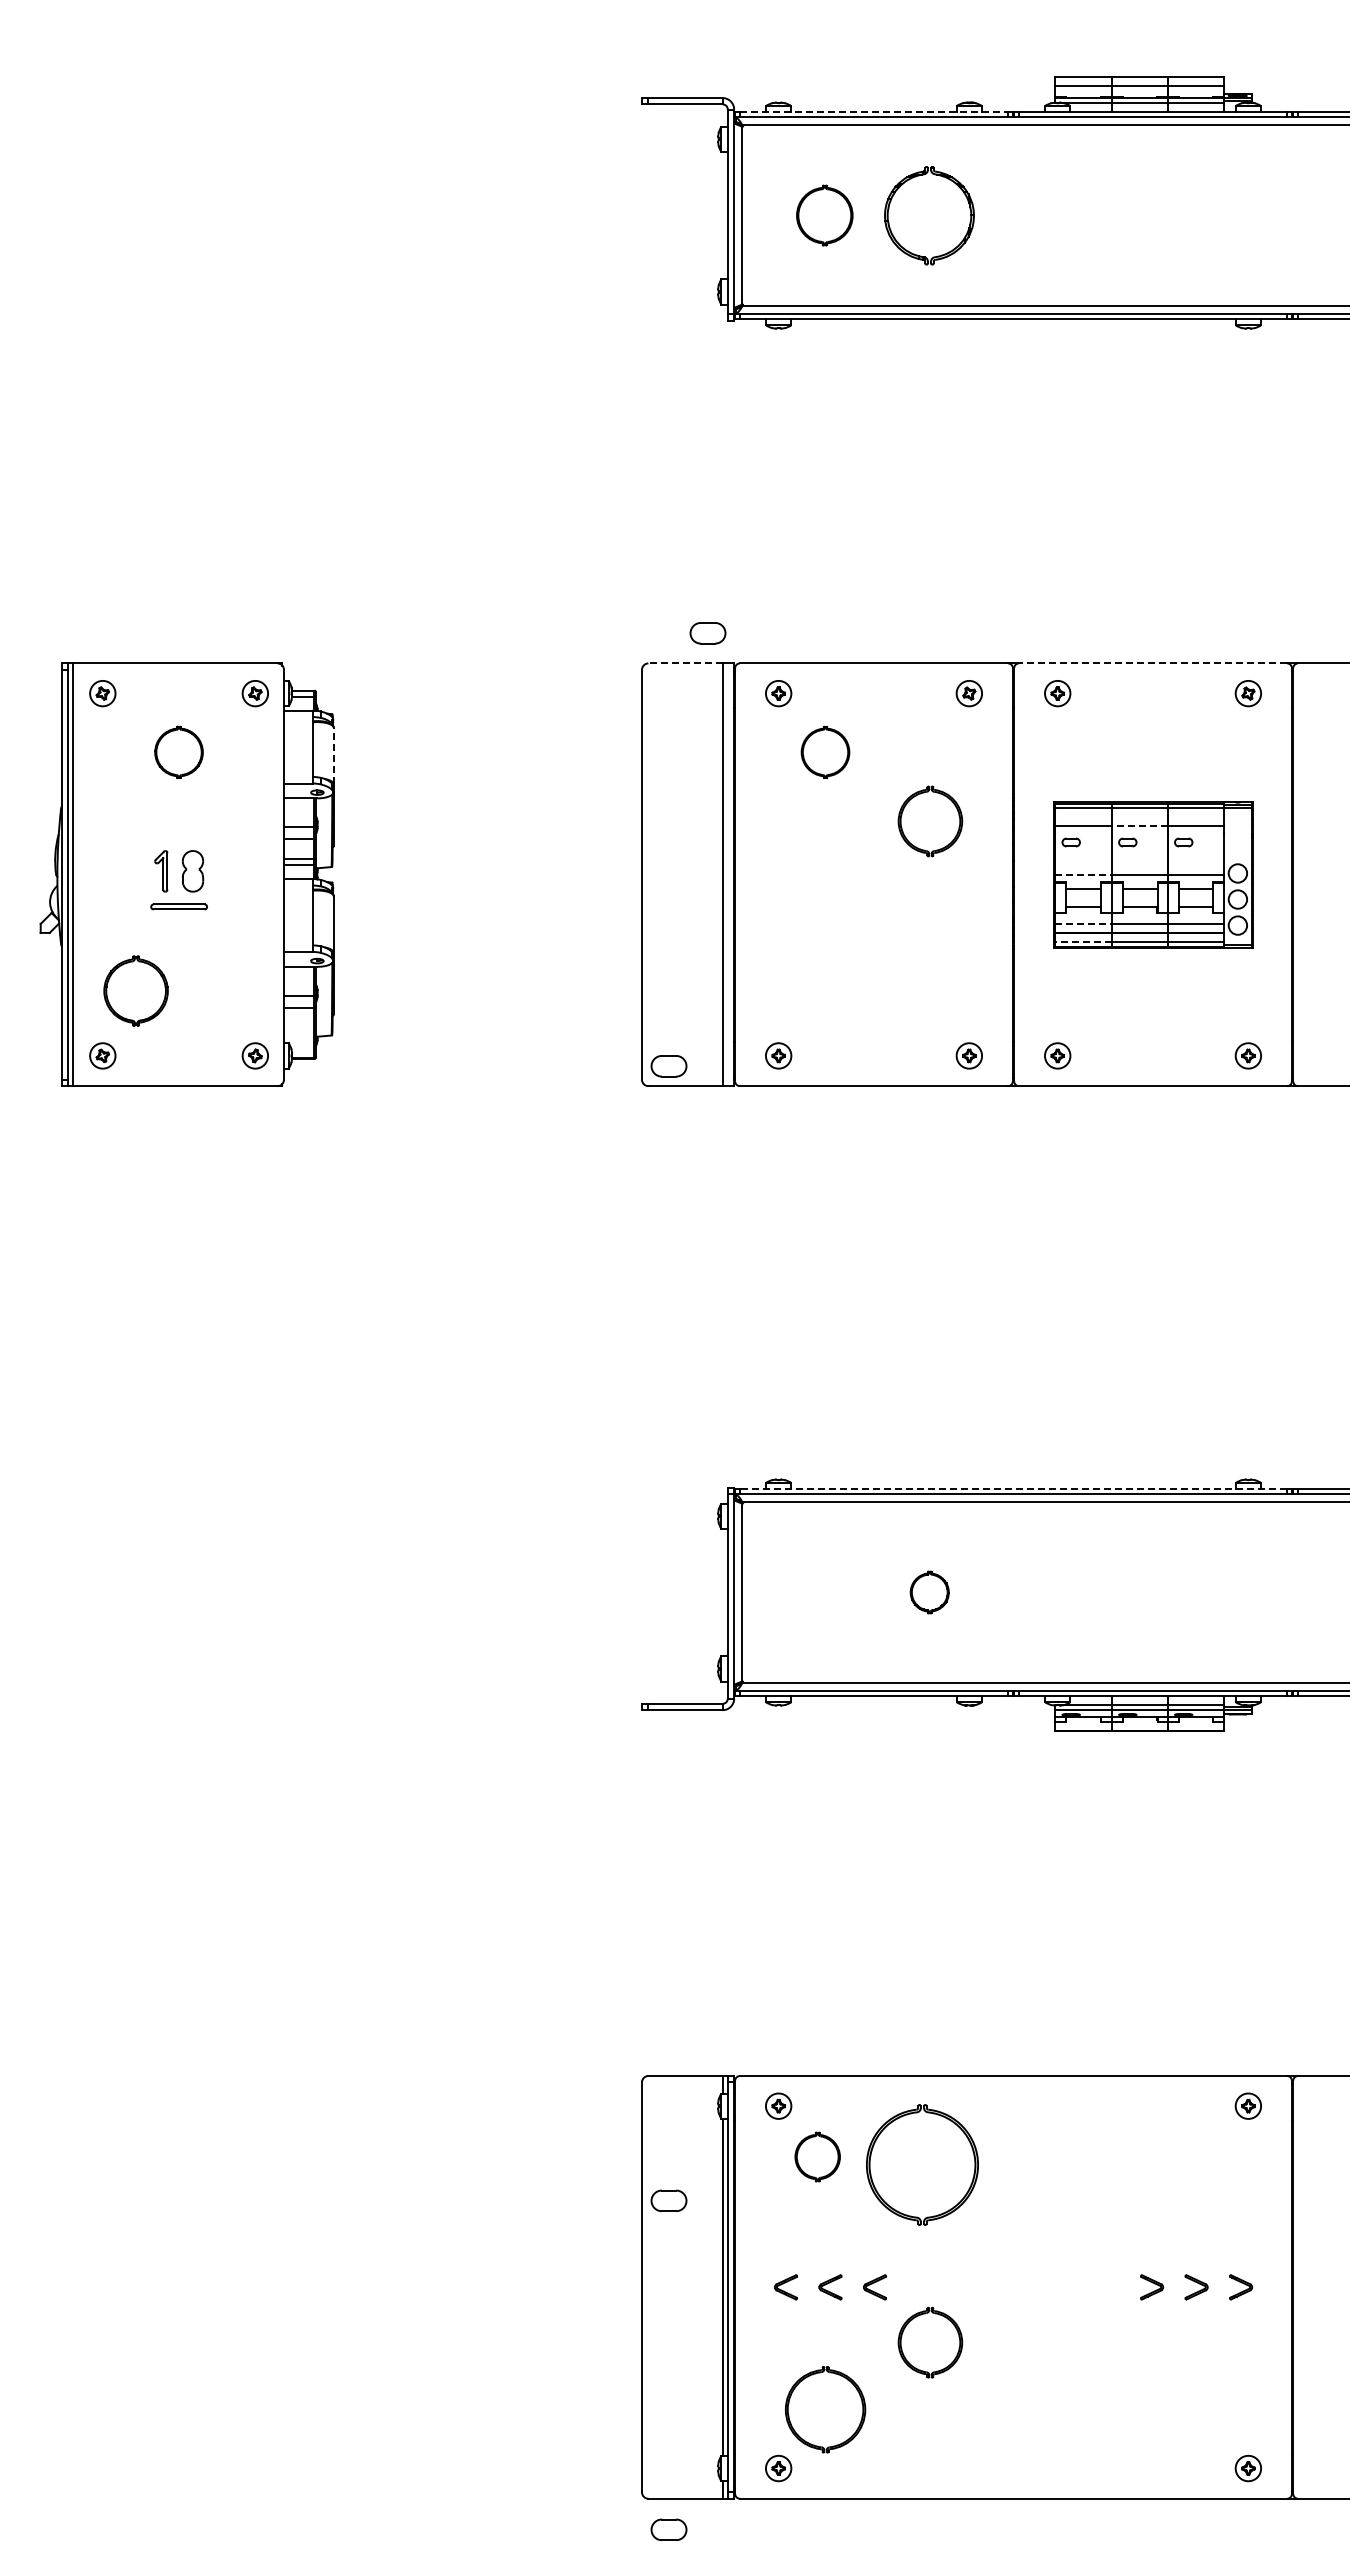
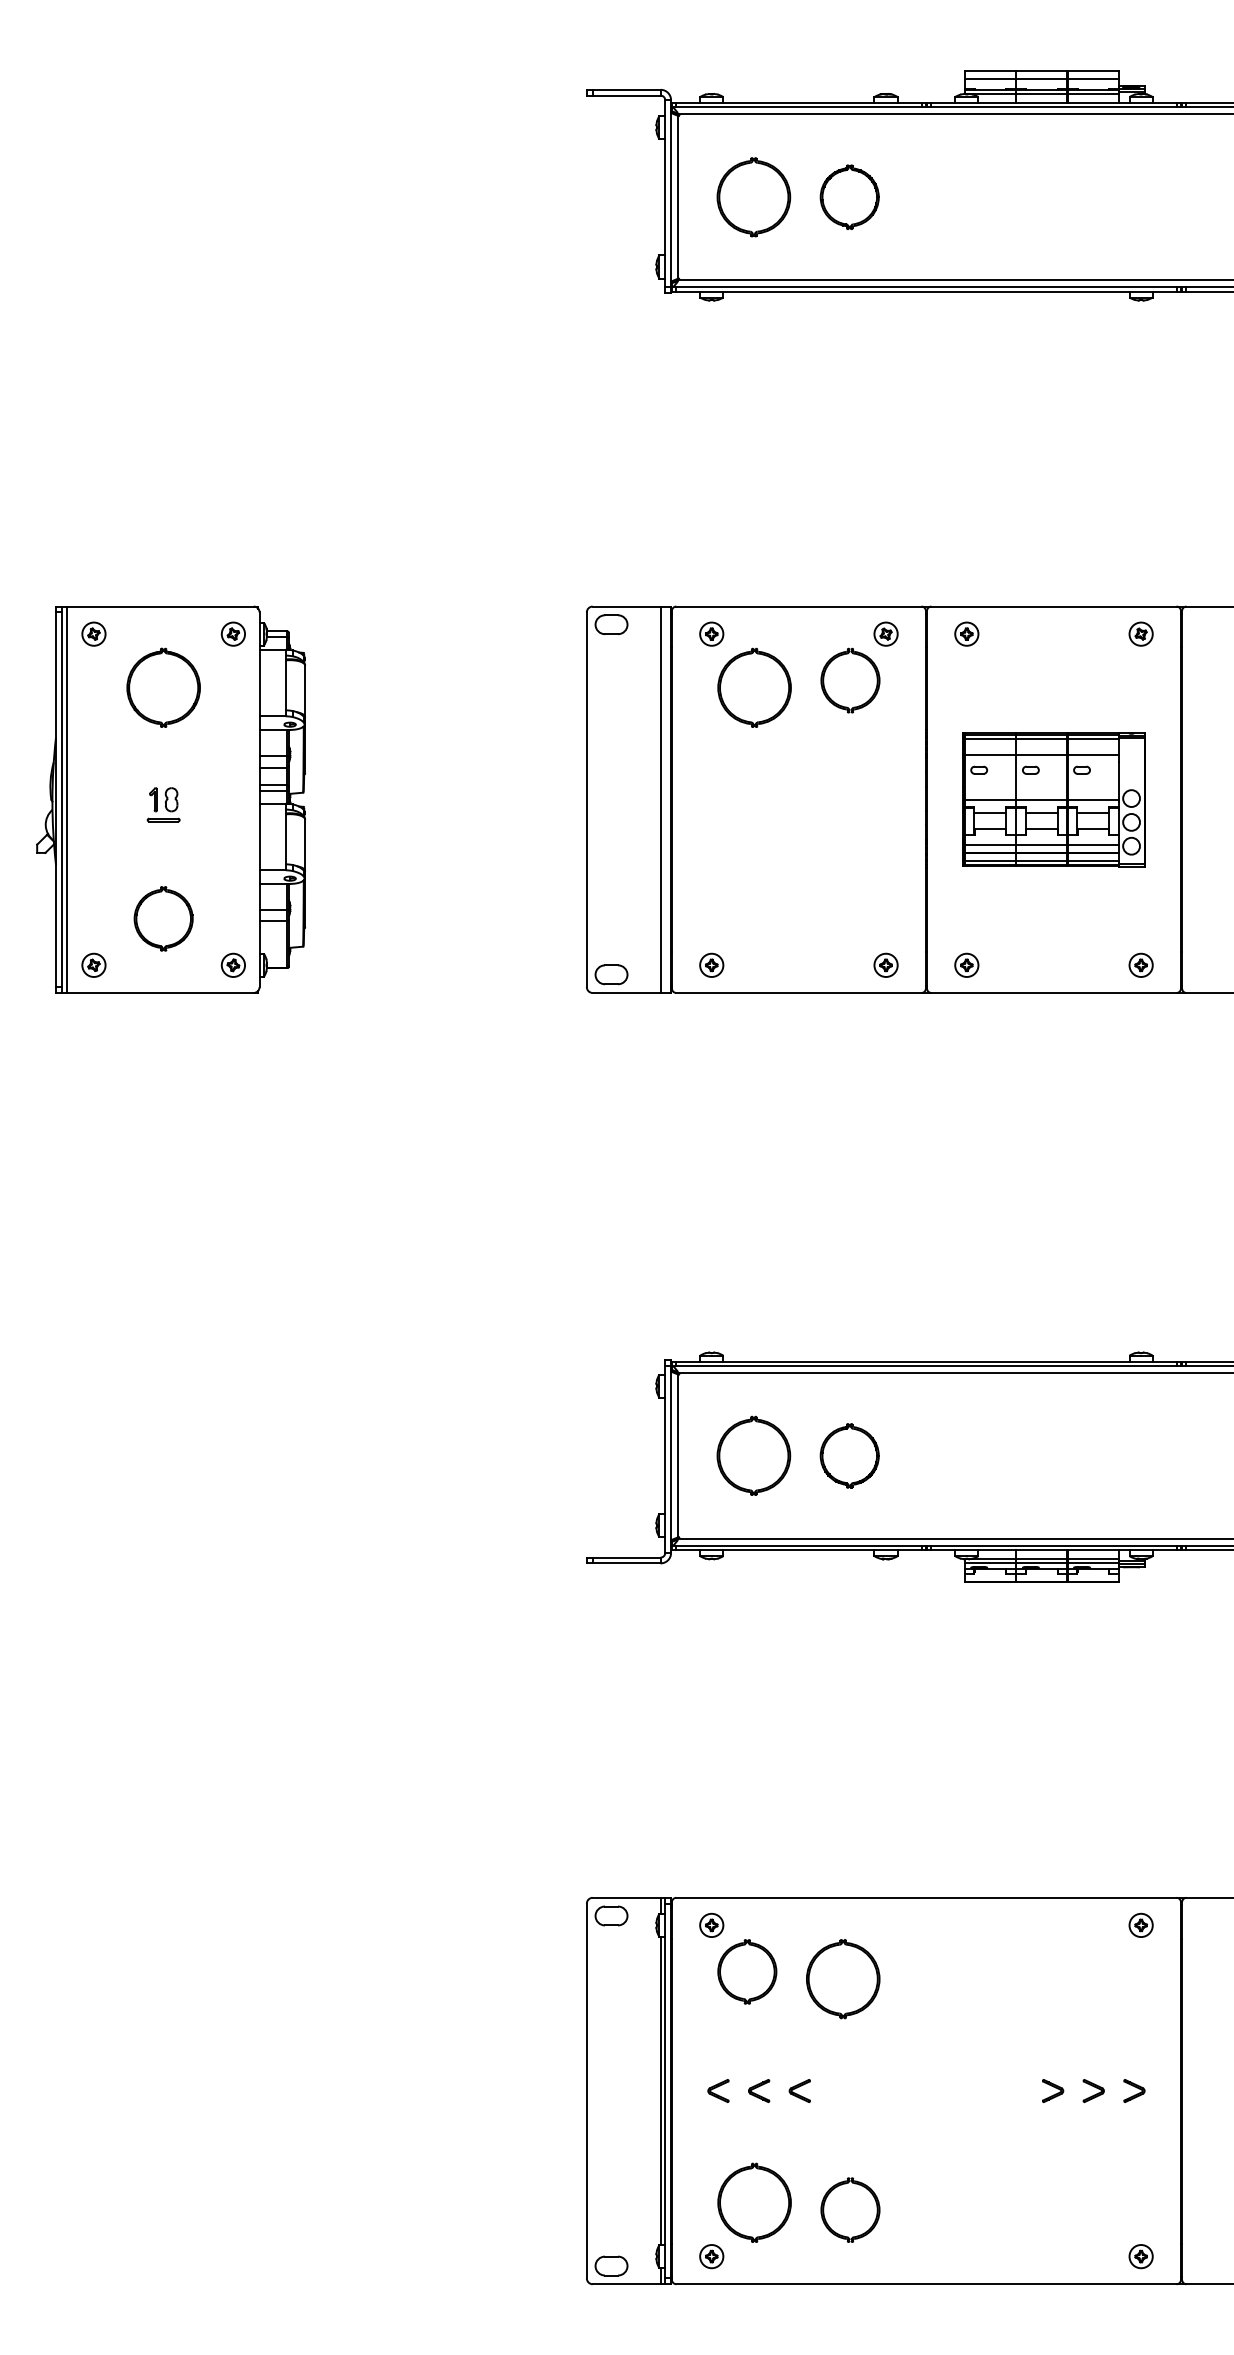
line: (874, 112) -> (799, 102), dashed -> solid
part: (824, 215) -> (753, 197), size x1.43
part: (929, 215) -> (849, 197), size x0.71
part: (707, 633) -> (611, 624), moved
line: (685, 663) -> (626, 606), dashed -> solid
line: (1152, 663) -> (1053, 606), dashed -> solid
part: (178, 752) -> (163, 687), size x1.67
part: (825, 752) -> (754, 687), size x1.67
line: (333, 755) -> (304, 690), dashed -> solid
part: (930, 821) -> (850, 680), moved
line: (1139, 825) -> (1041, 754), dashed -> solid
line: (1083, 875) -> (990, 800), dashed -> solid
part: (178, 880) -> (163, 805), size x0.62
line: (1083, 923) -> (990, 844), dashed -> solid
line: (1082, 941) -> (989, 860), dashed -> solid
part: (135, 990) -> (163, 918), moved
line: (1013, 1489) -> (926, 1361), dashed -> solid
part: (824, 1592) -> (753, 1455), added
part: (929, 1592) -> (849, 1455), size x1.67
part: (817, 2156) -> (747, 1971), size x1.43
part: (922, 2164) -> (843, 1978), size x0.71
part: (668, 2200) -> (611, 1915), moved
part: (930, 2342) -> (850, 2209), moved
part: (668, 2529) -> (611, 2265), moved

